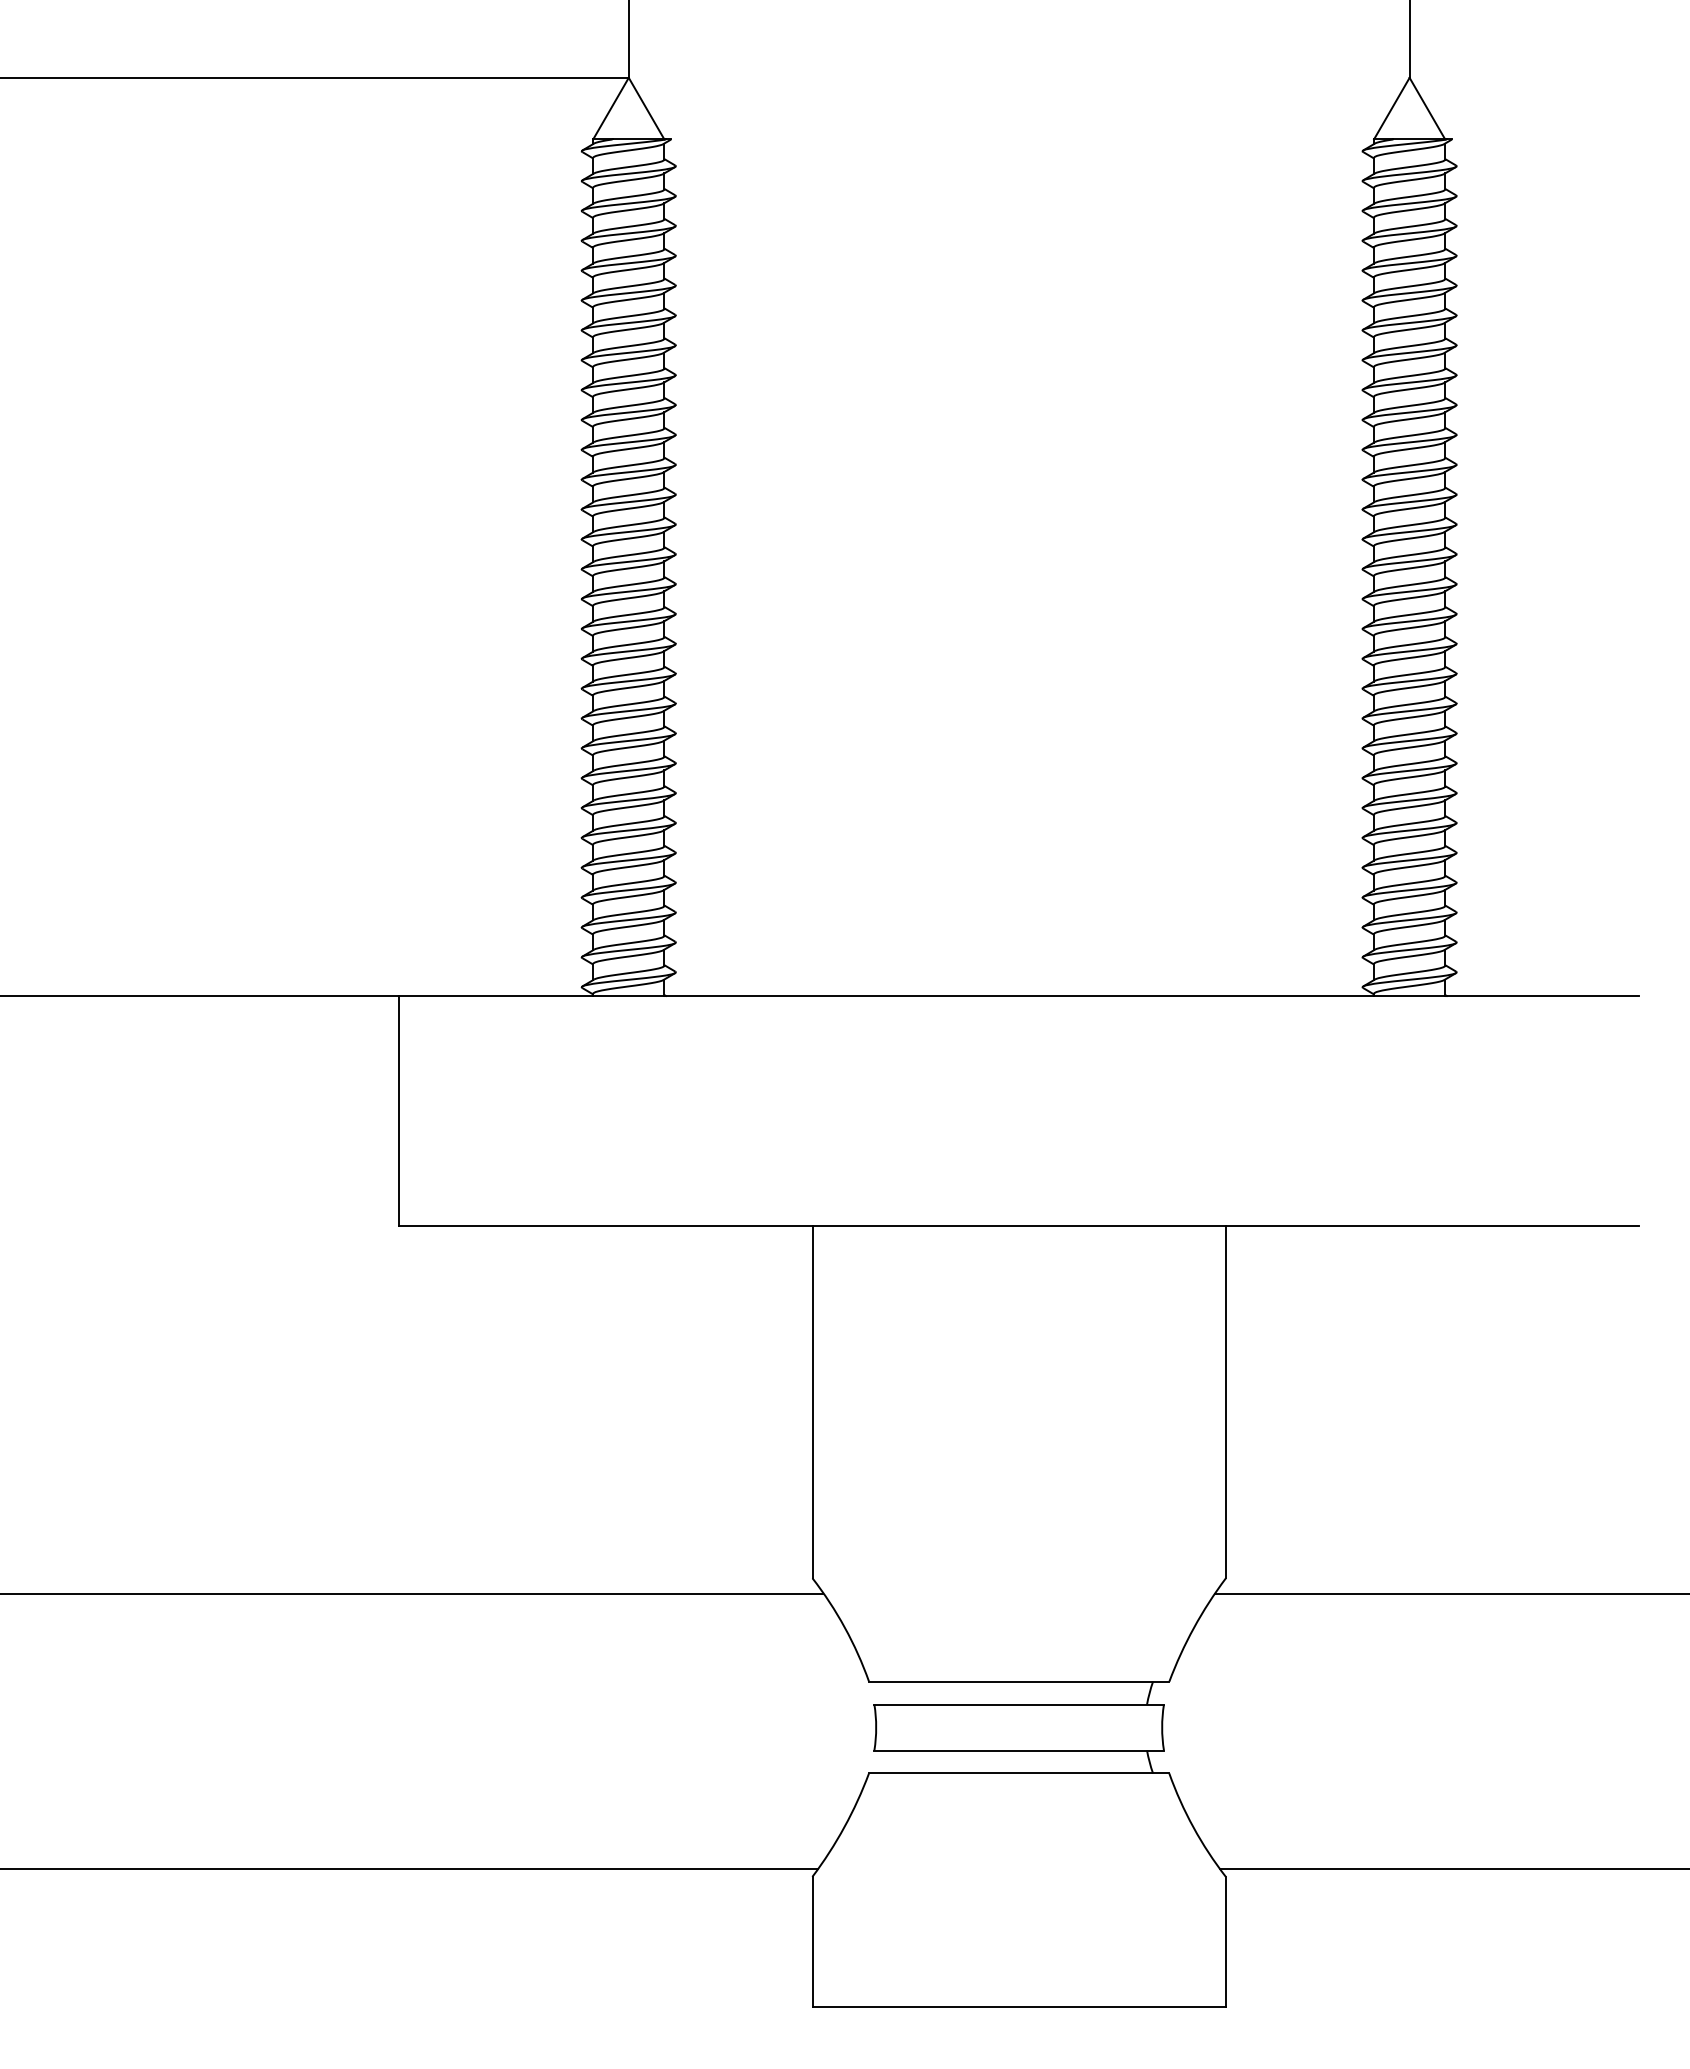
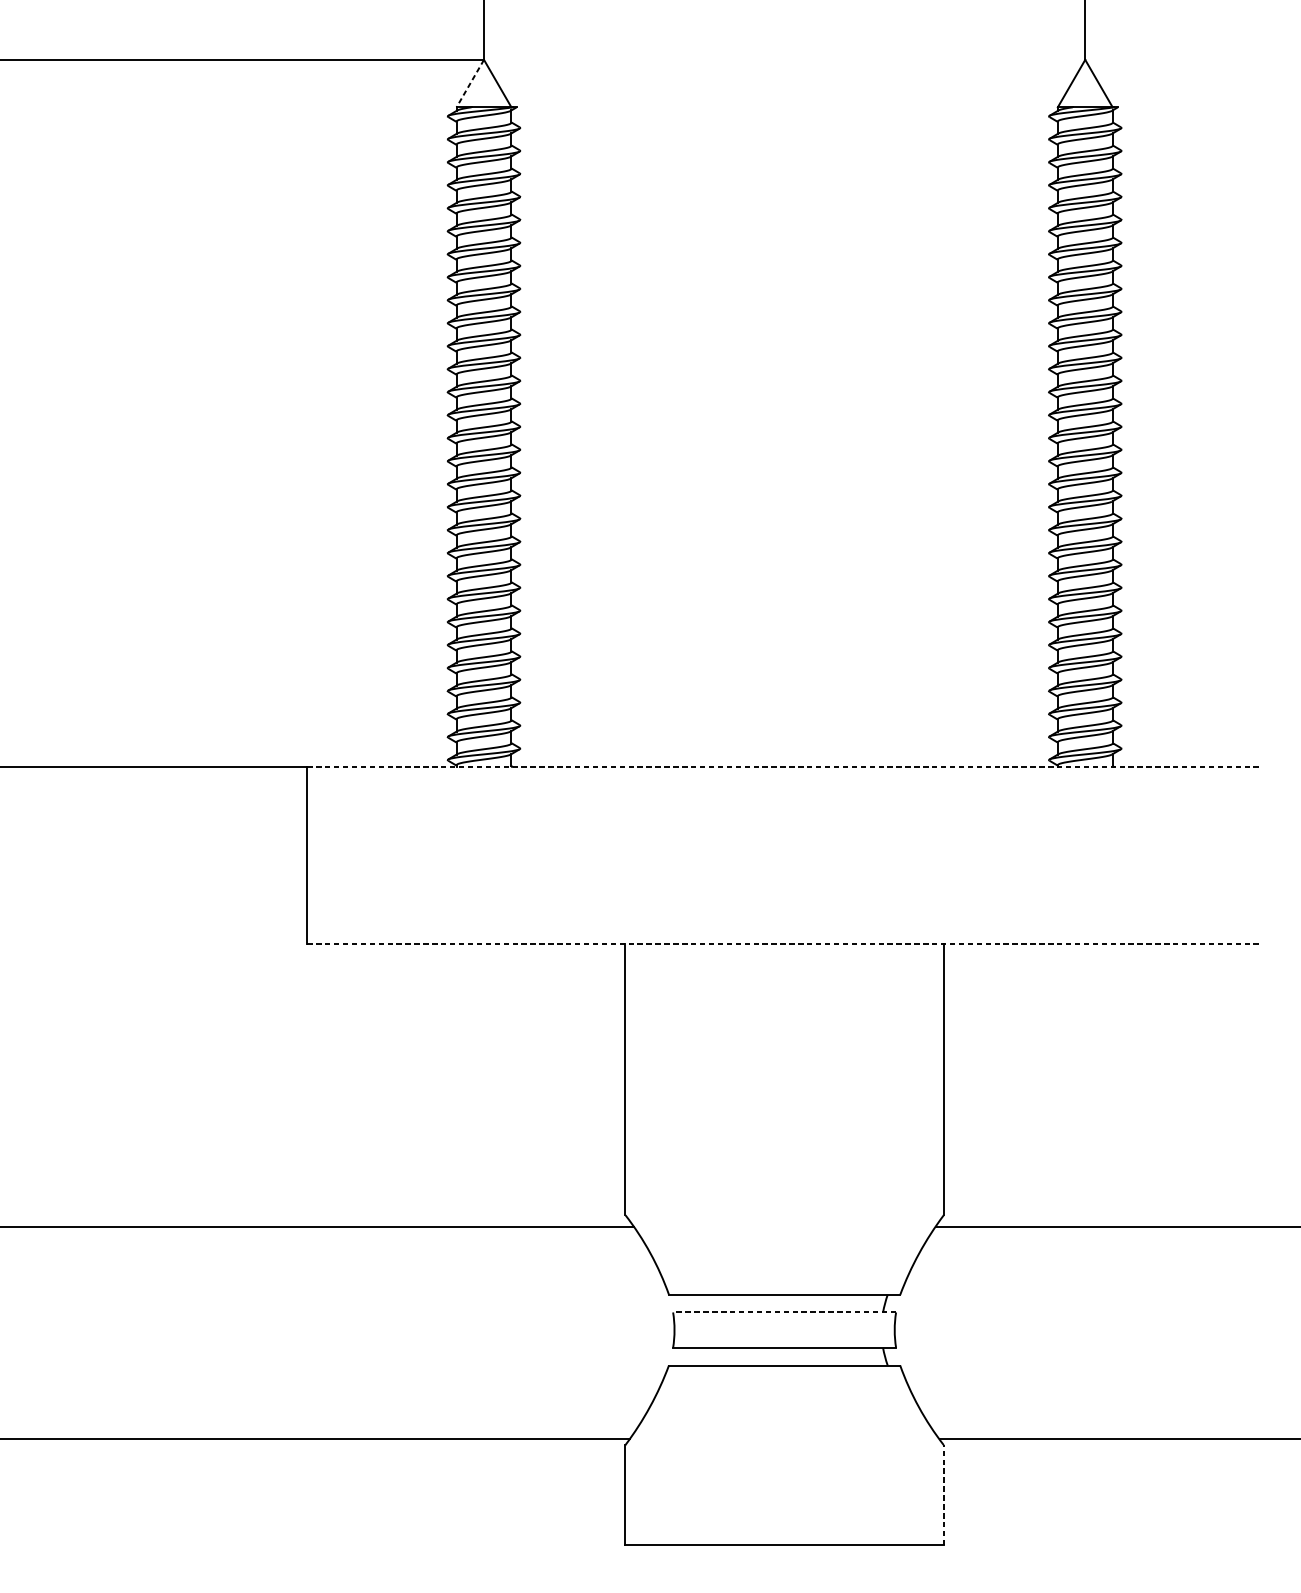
line: (610, 108) -> (469, 83), solid -> dashed
line: (1019, 996) -> (784, 767), solid -> dashed
line: (1019, 1226) -> (784, 944), solid -> dashed
line: (1019, 1704) -> (784, 1312), solid -> dashed
line: (1225, 1941) -> (943, 1494), solid -> dashed

